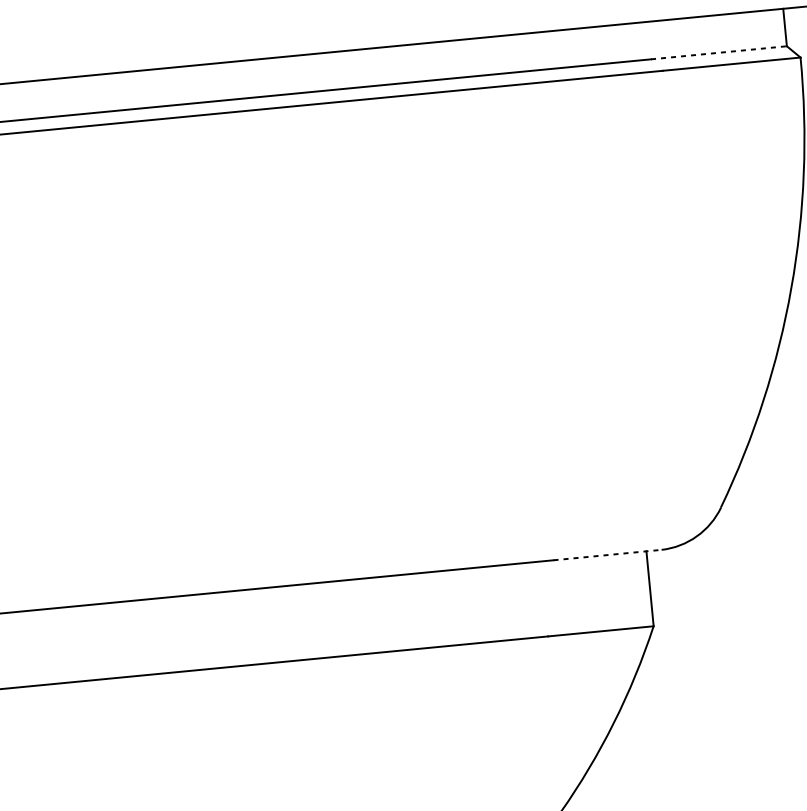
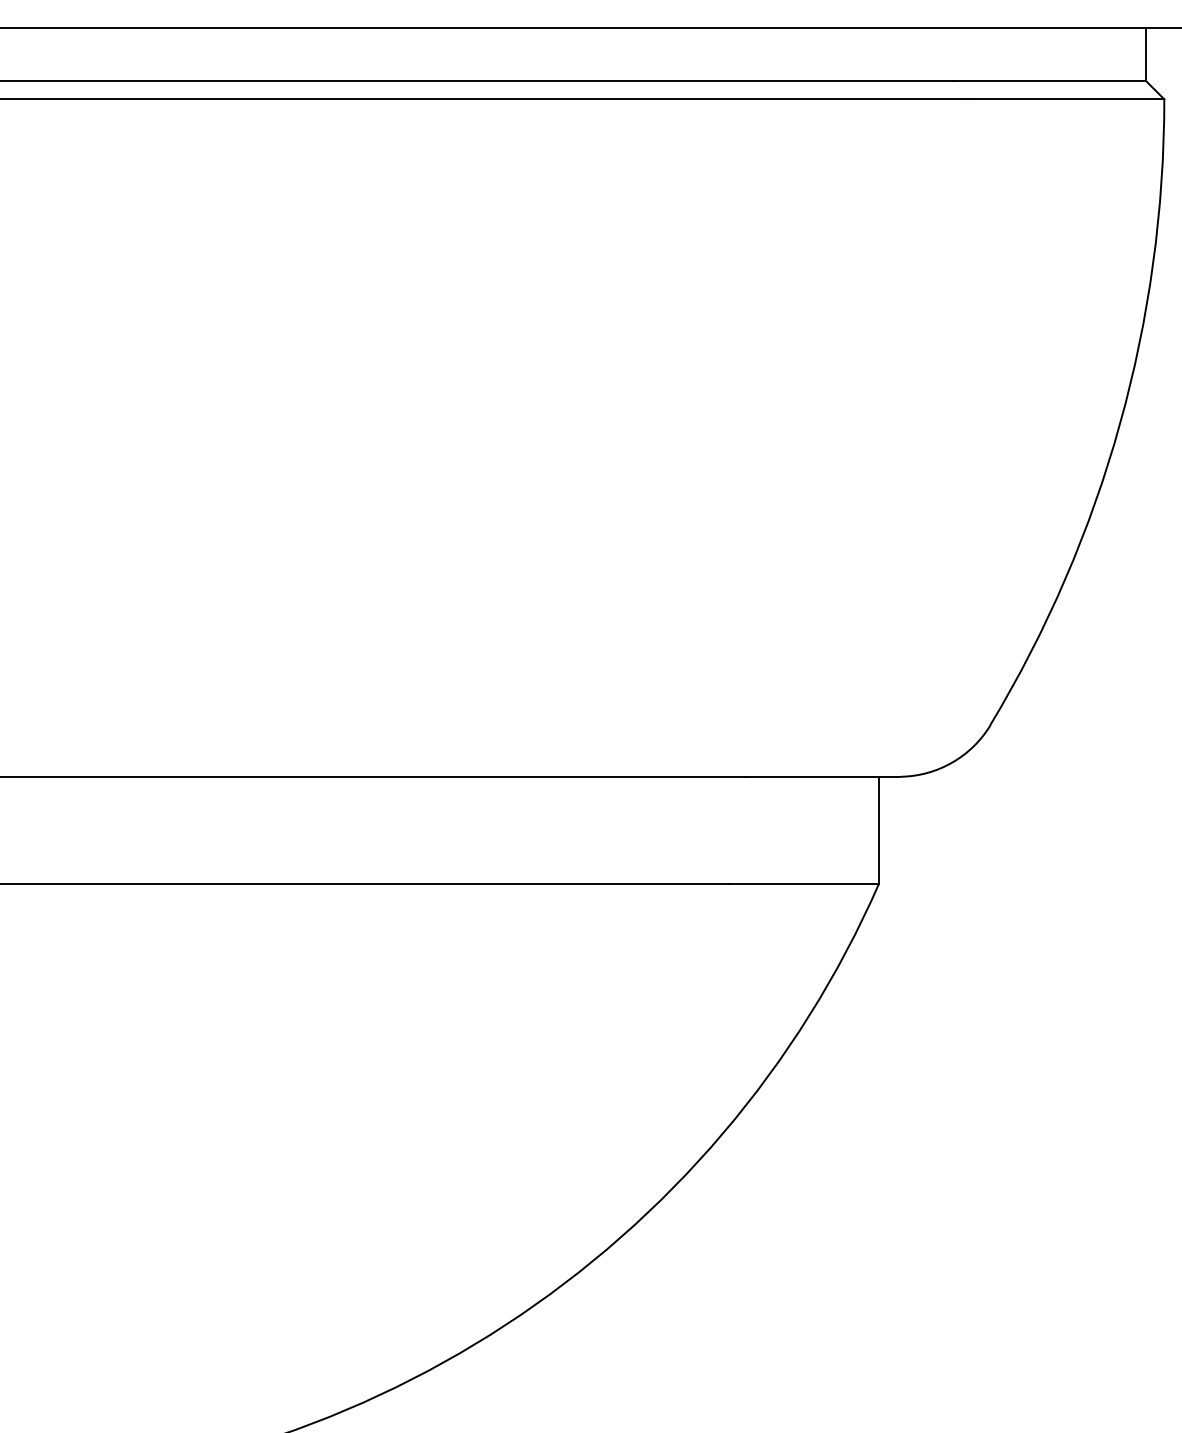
line: (718, 52) -> (1049, 81), dashed -> solid
line: (607, 554) -> (823, 776), dashed -> solid

